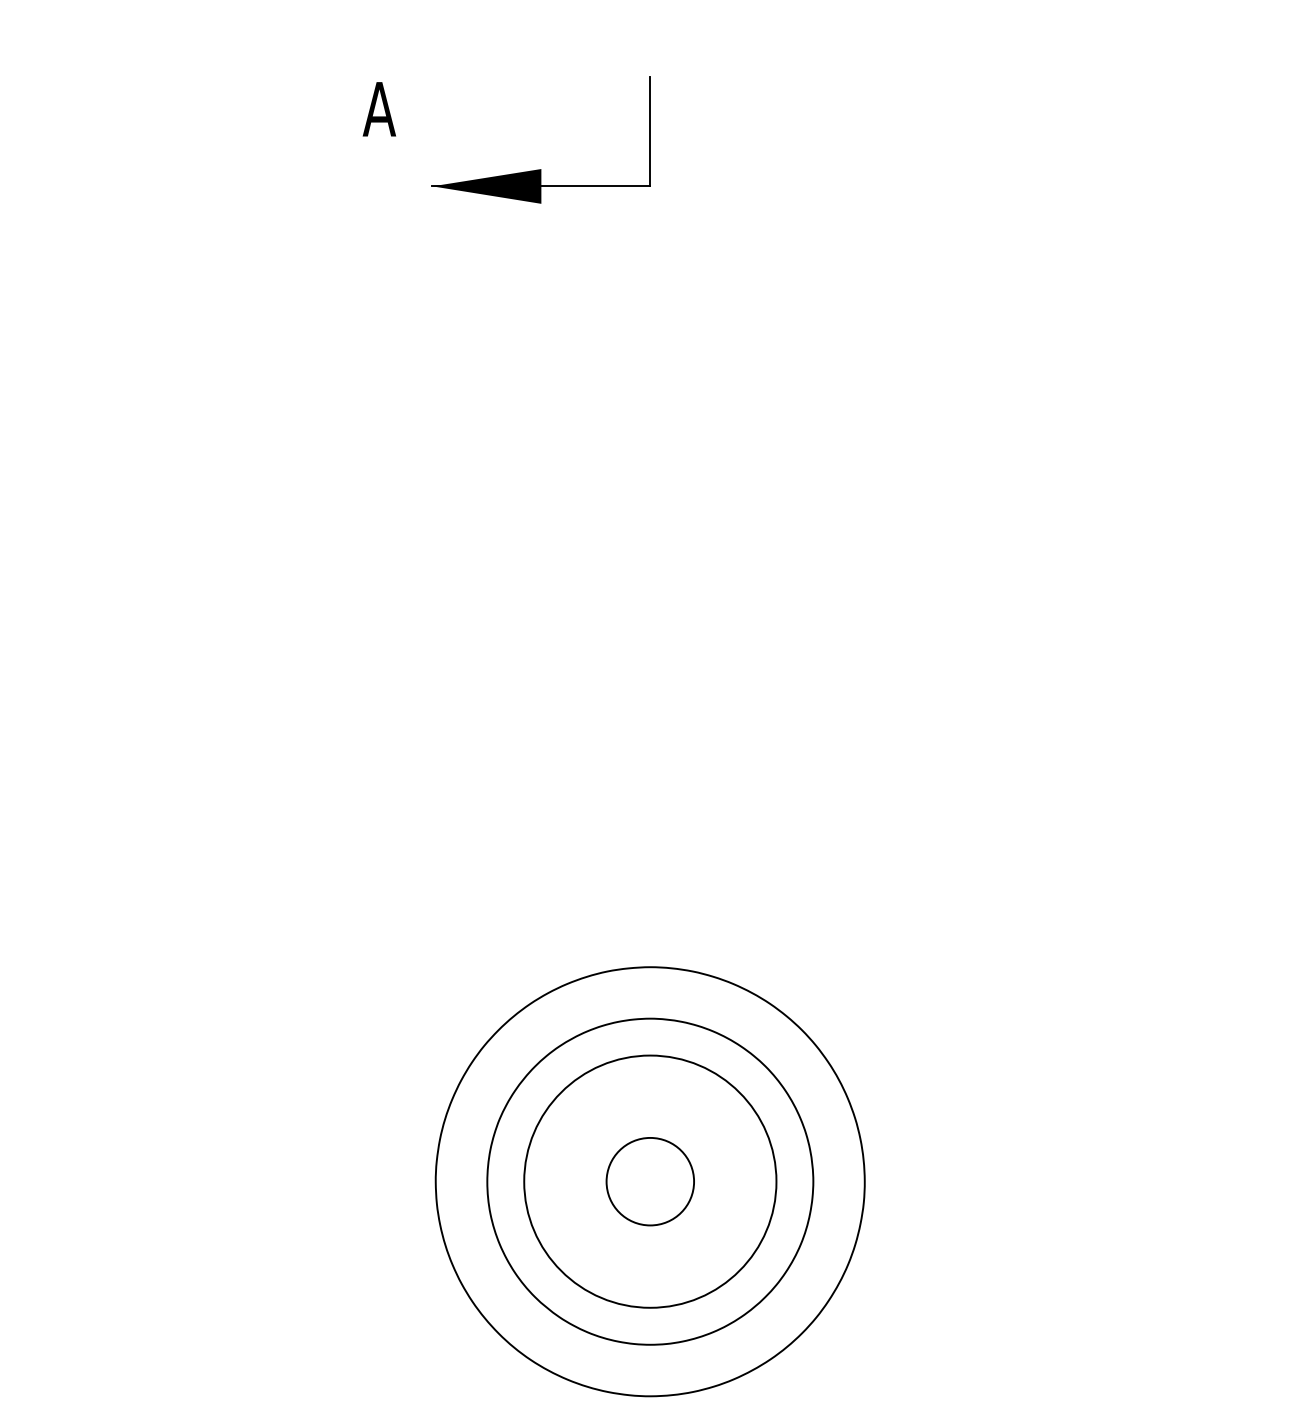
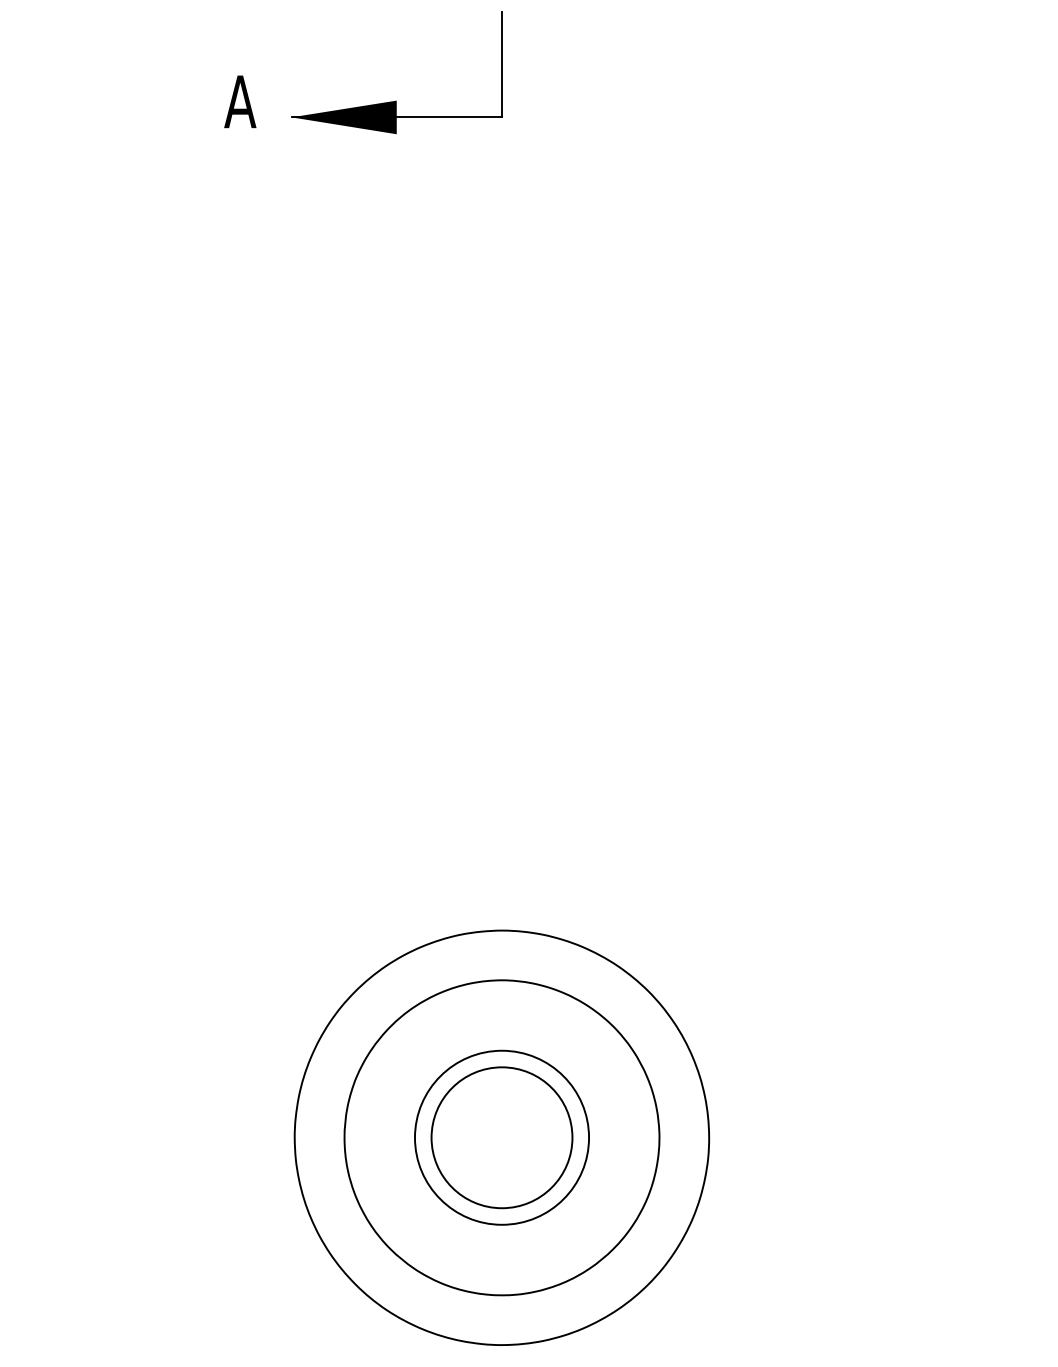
part: (540, 169) -> (395, 101), moved
circle: (650, 1181) -> (502, 1137), size x0.71
circle: (650, 1181) -> (502, 1137), size x1.67

